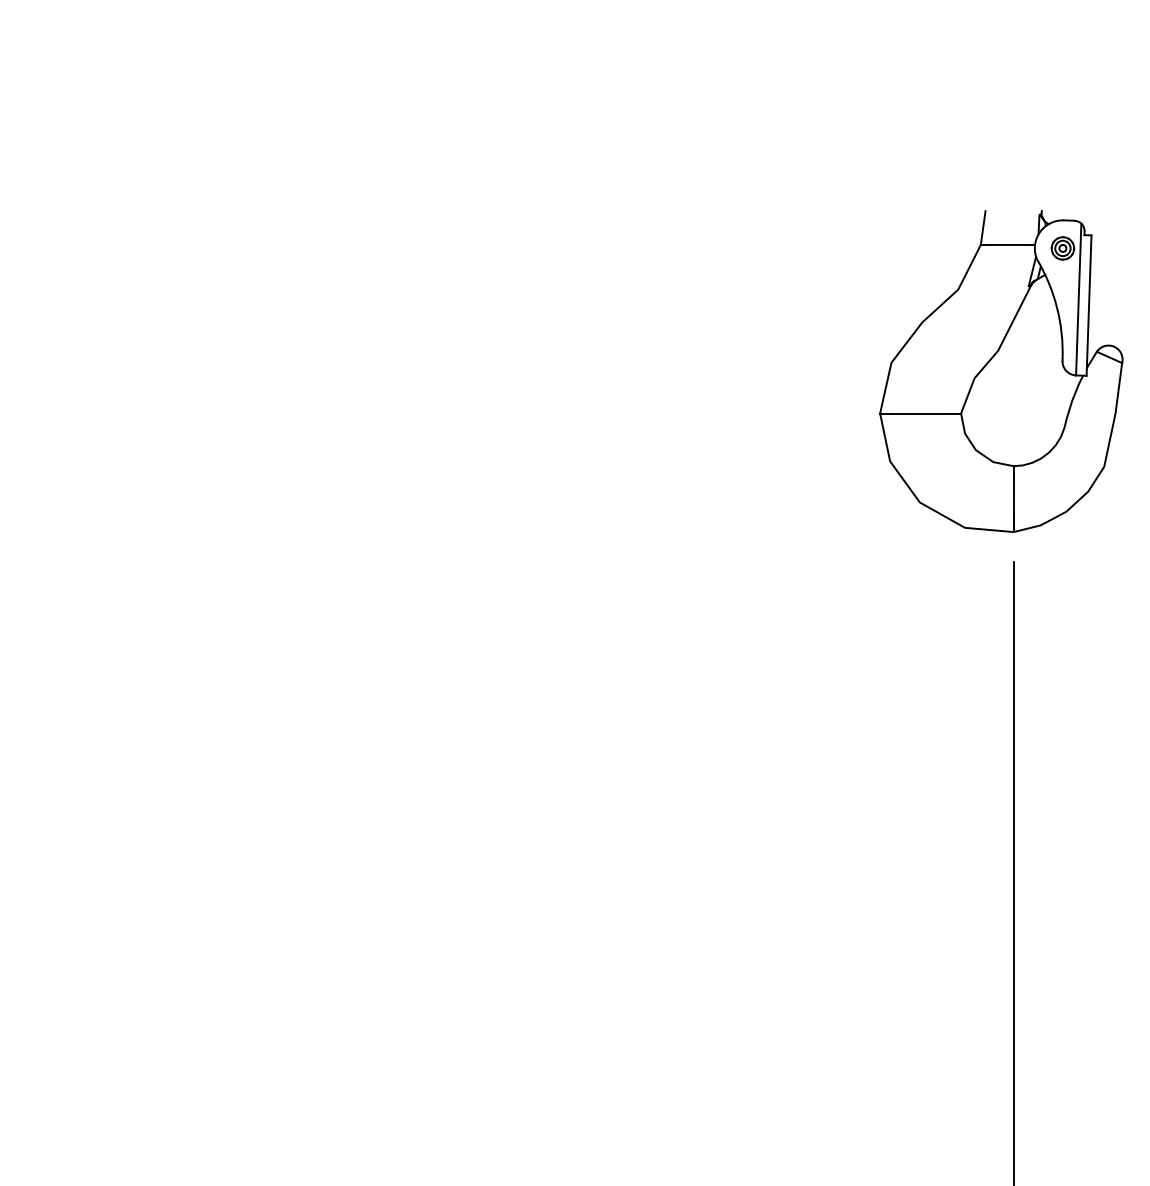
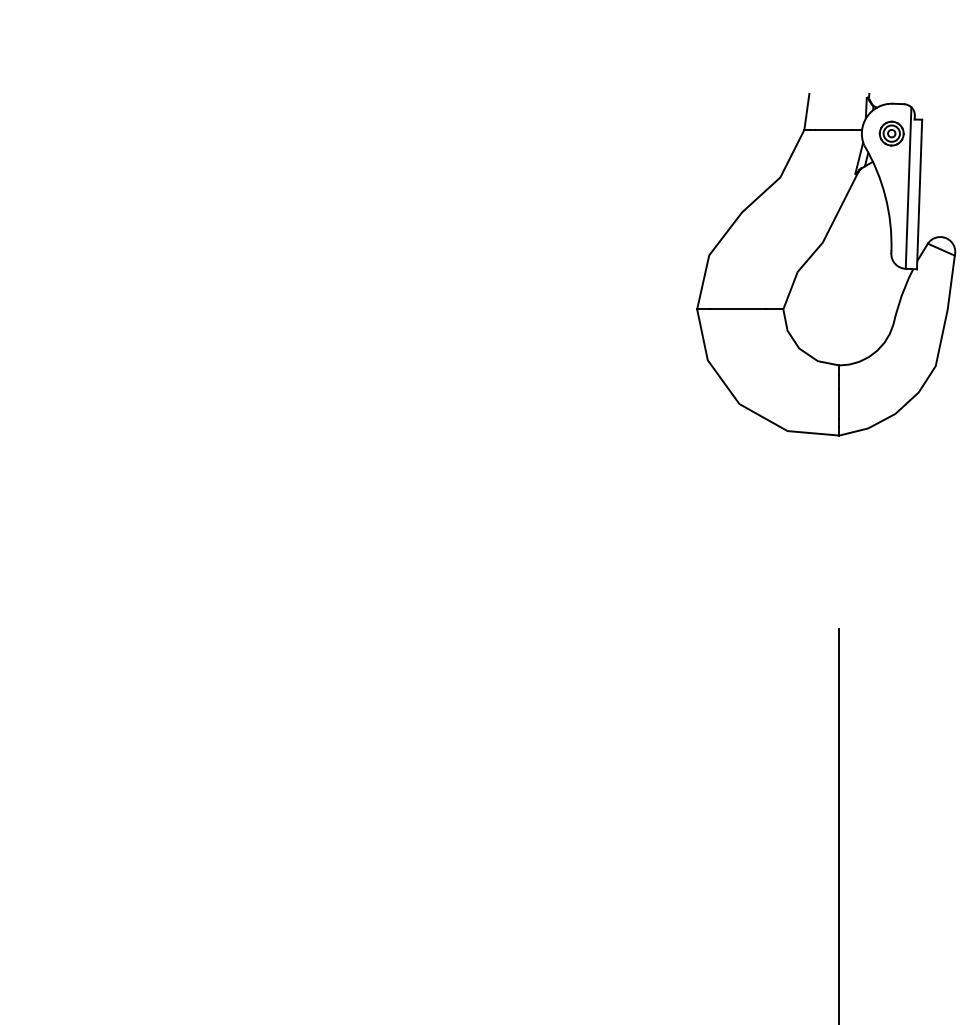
part: (1001, 371) -> (826, 264), moved

